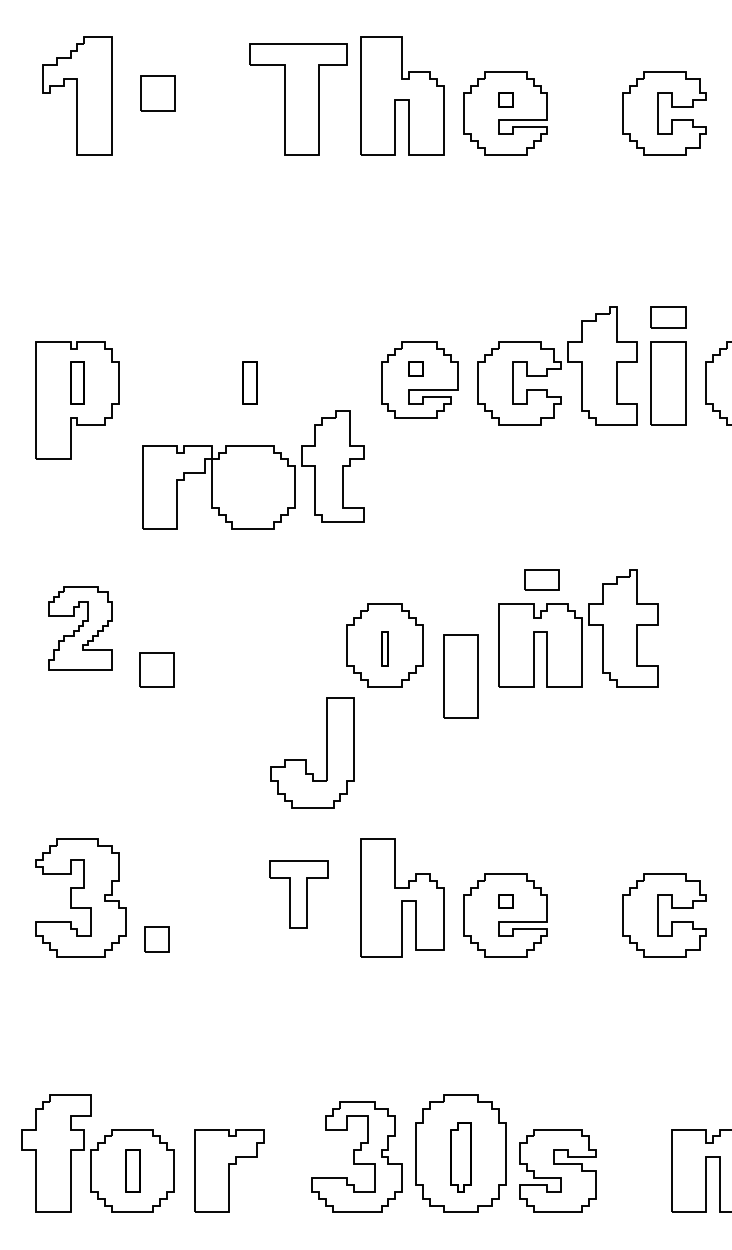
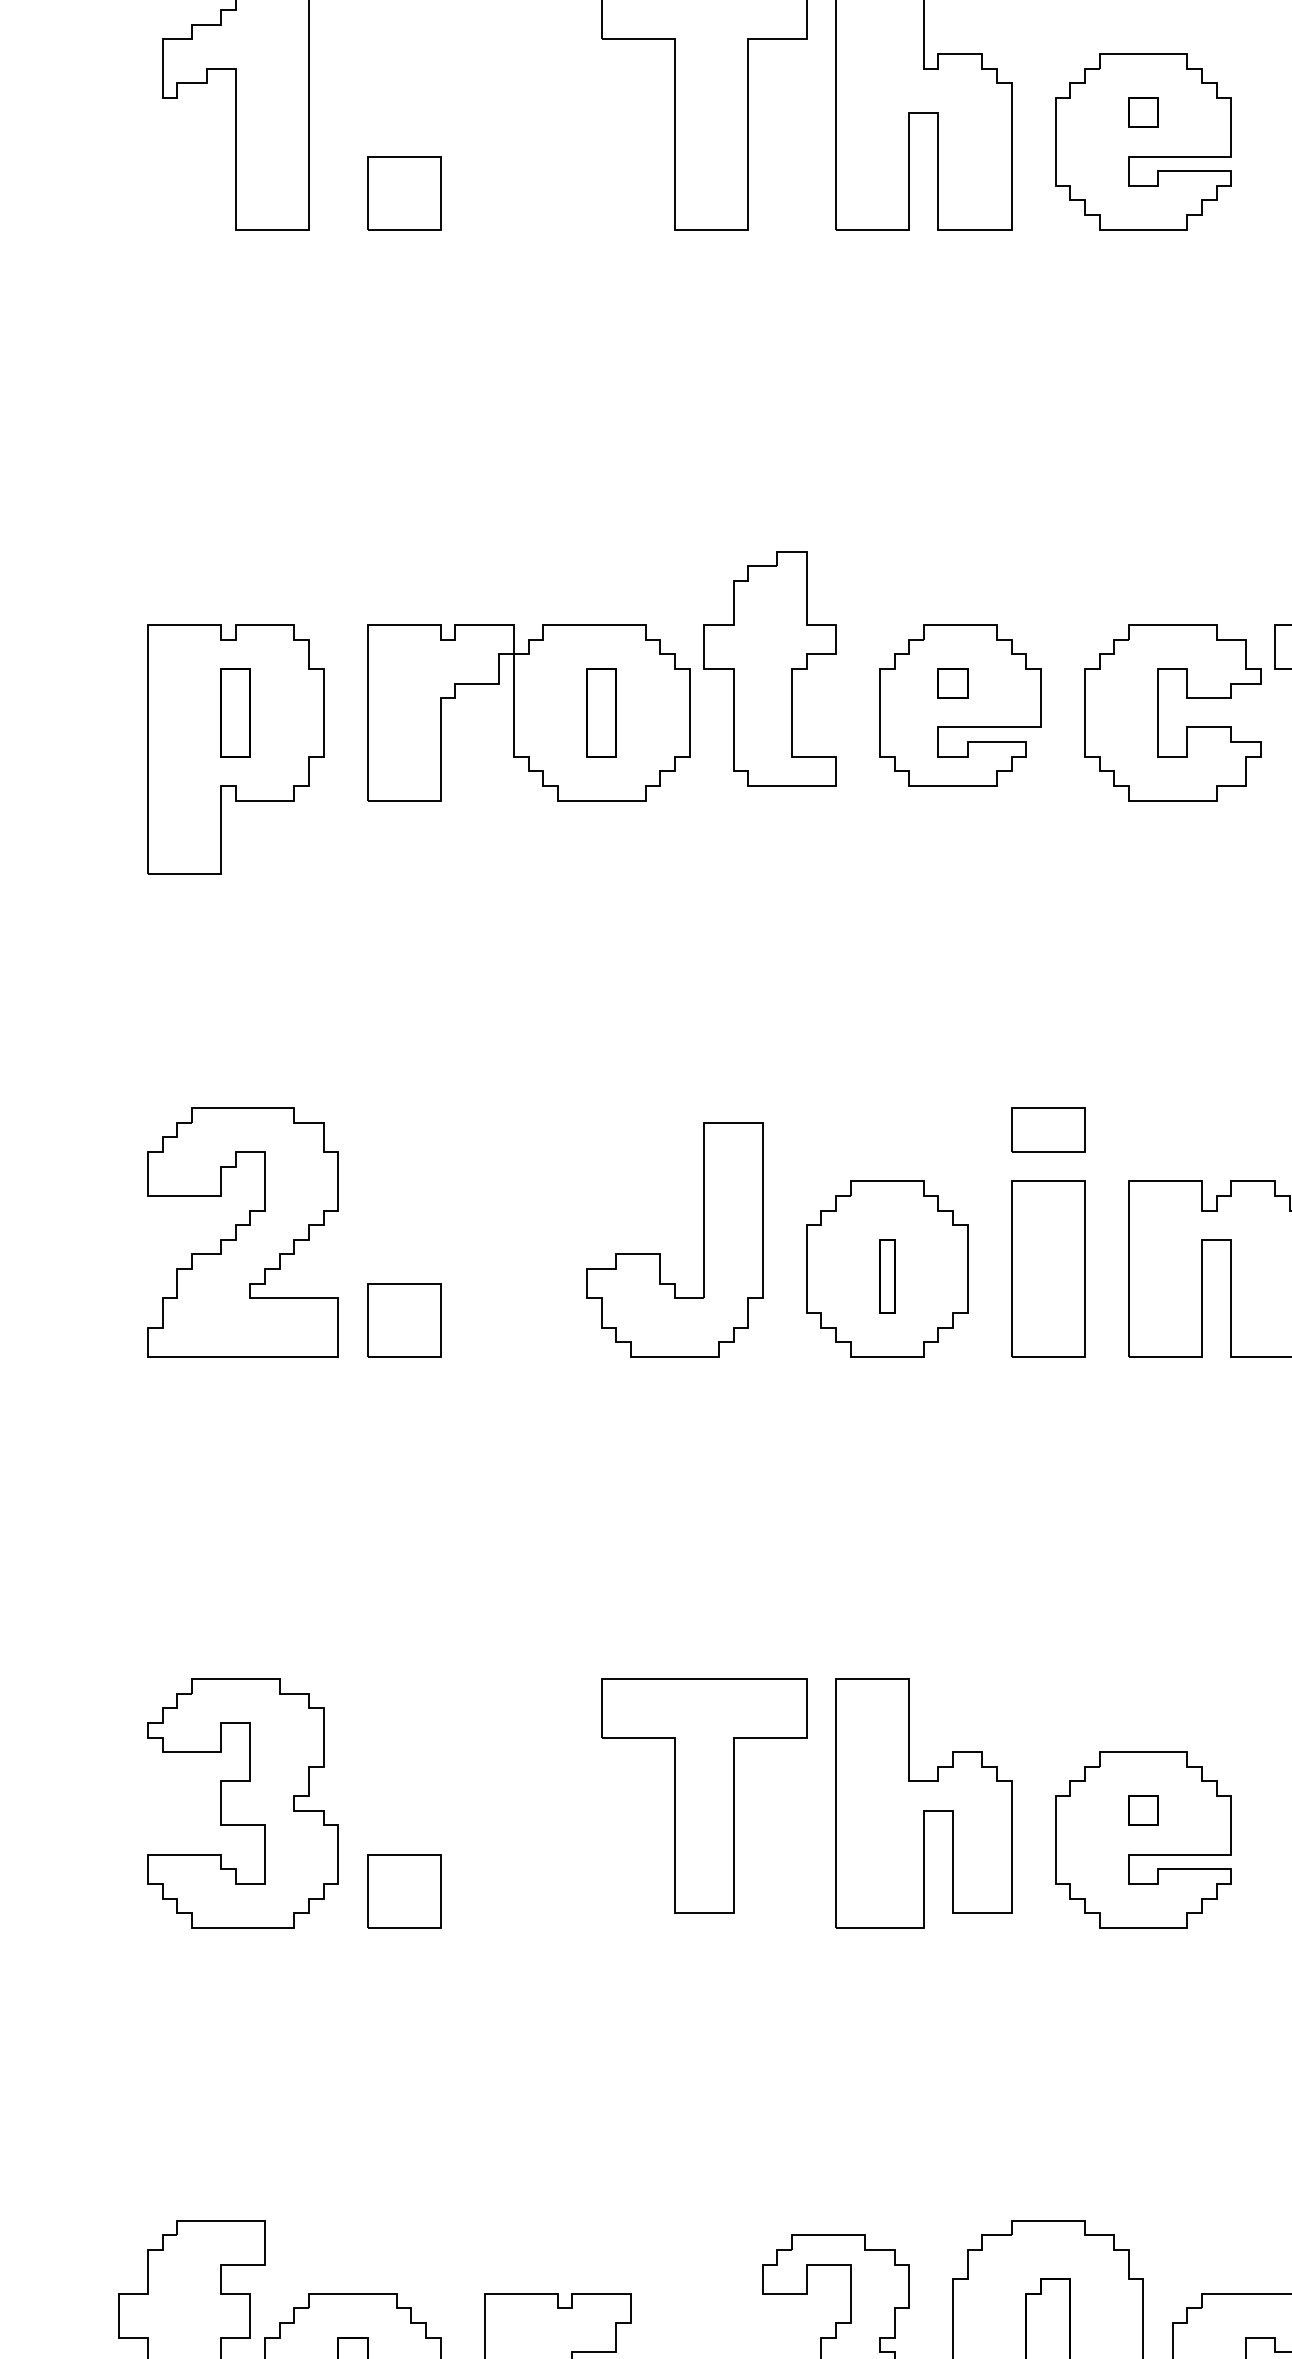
part: (157, 93) -> (403, 192), moved
part: (253, 469) -> (602, 675), moved
part: (541, 579) -> (1047, 1128), moved
part: (80, 628) -> (242, 1232), size x1.43
part: (460, 676) -> (1047, 1268), moved
part: (306, 759) -> (661, 1253), moved
part: (298, 894) -> (704, 1795), size x1.67
part: (156, 939) -> (403, 1891), size x1.43

